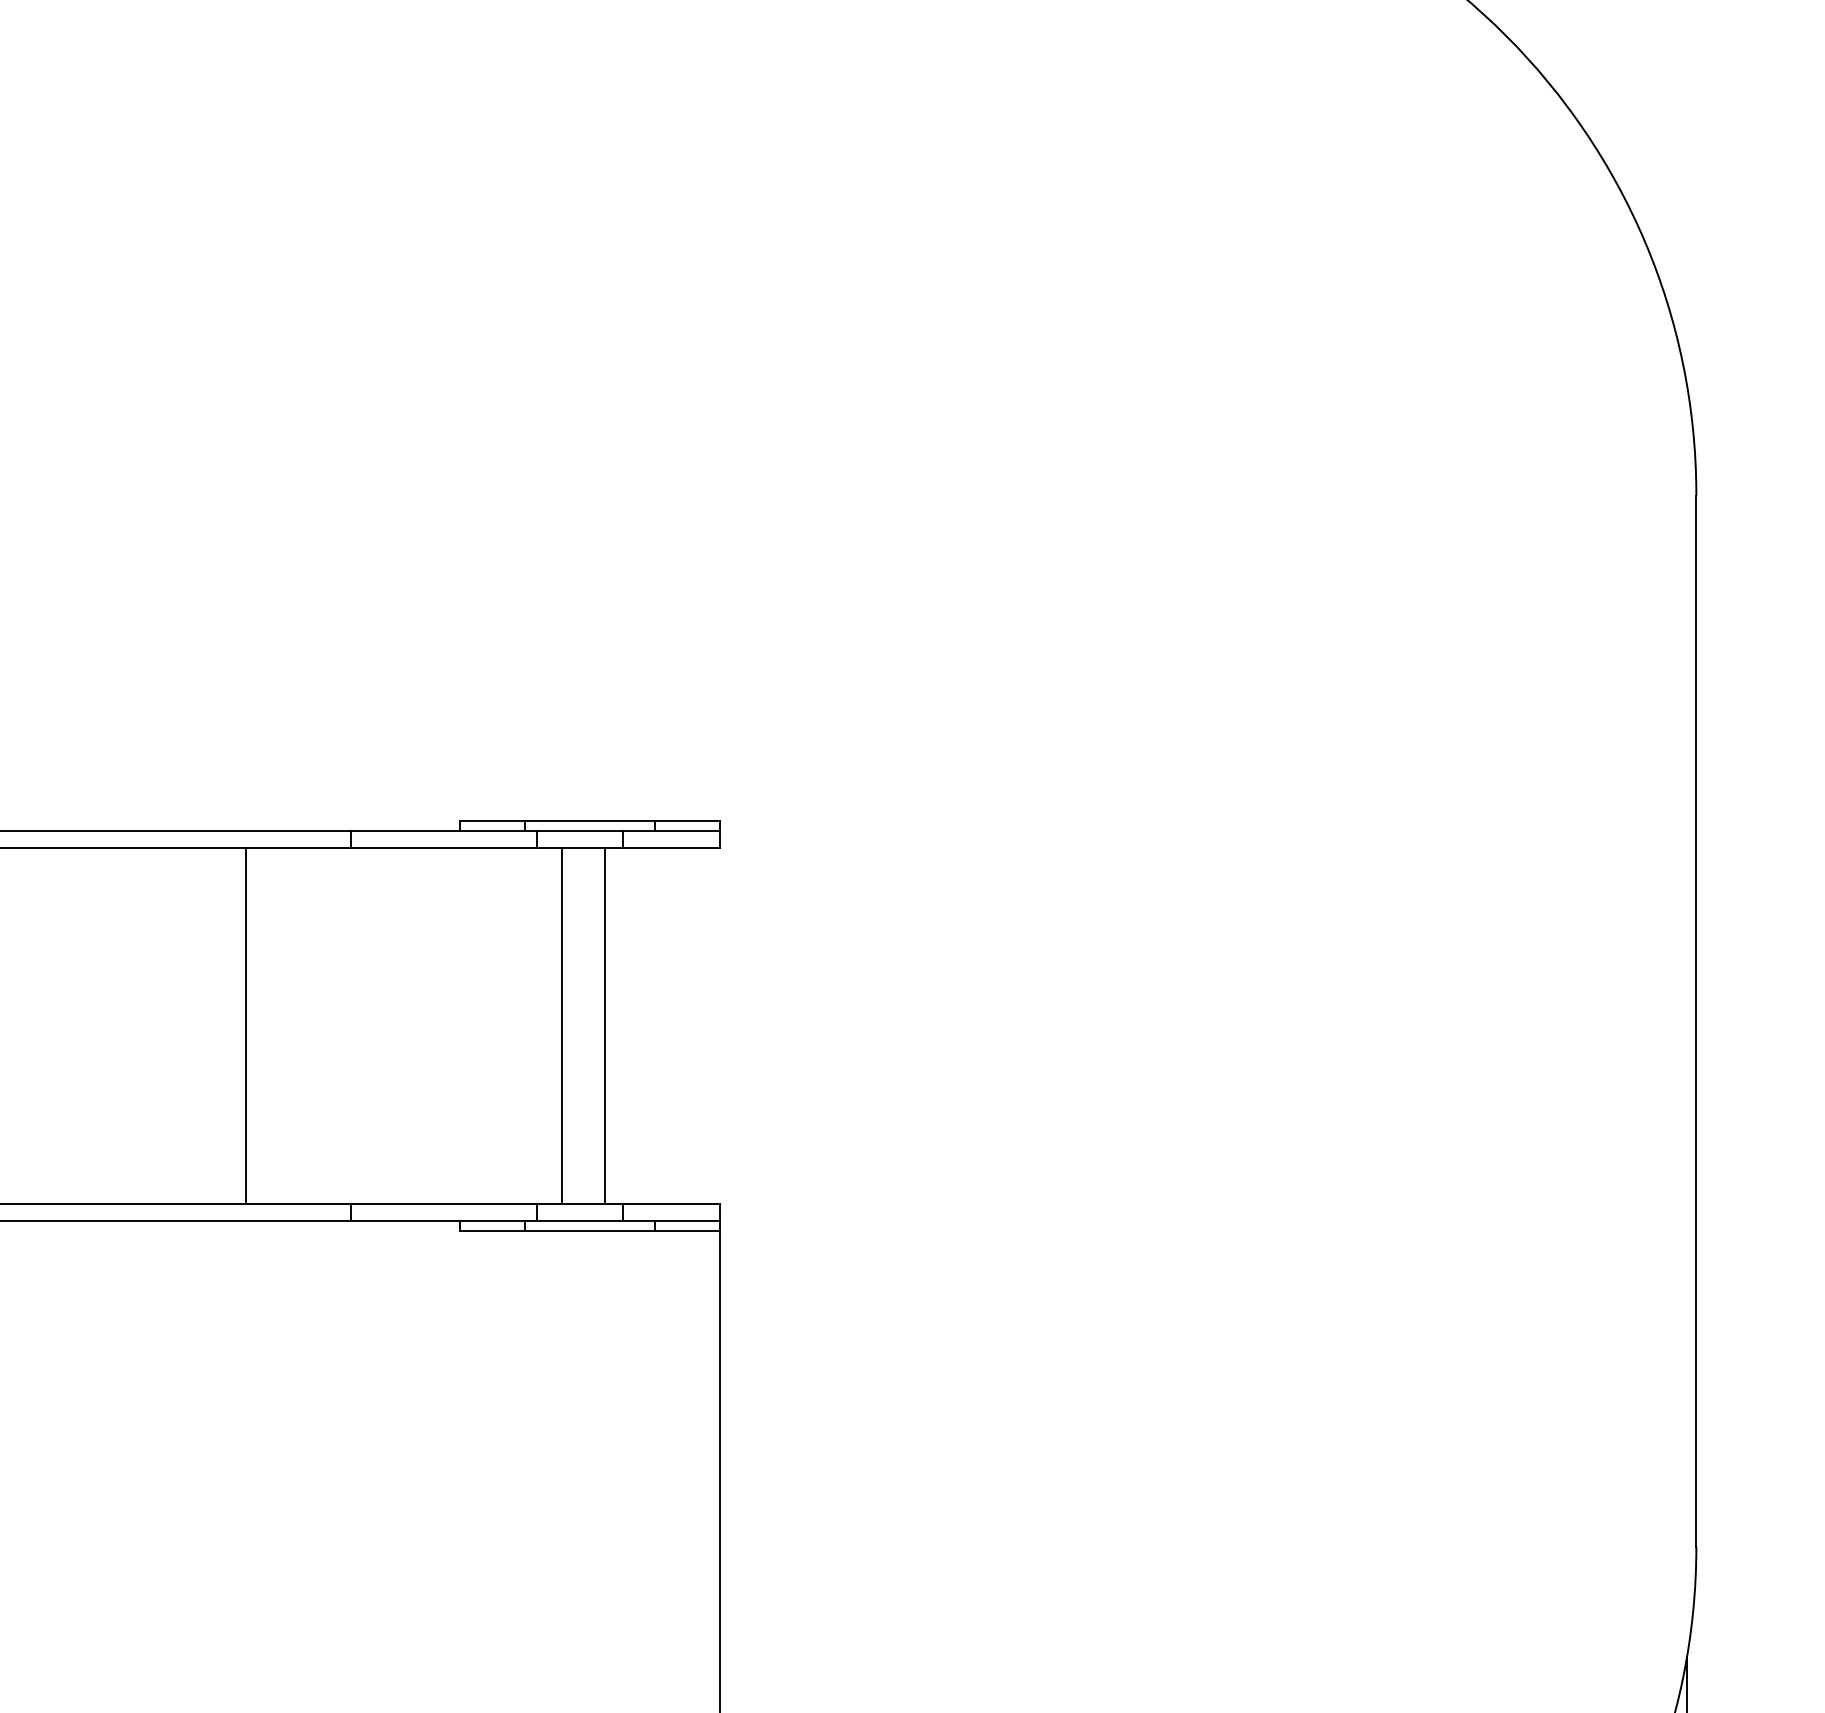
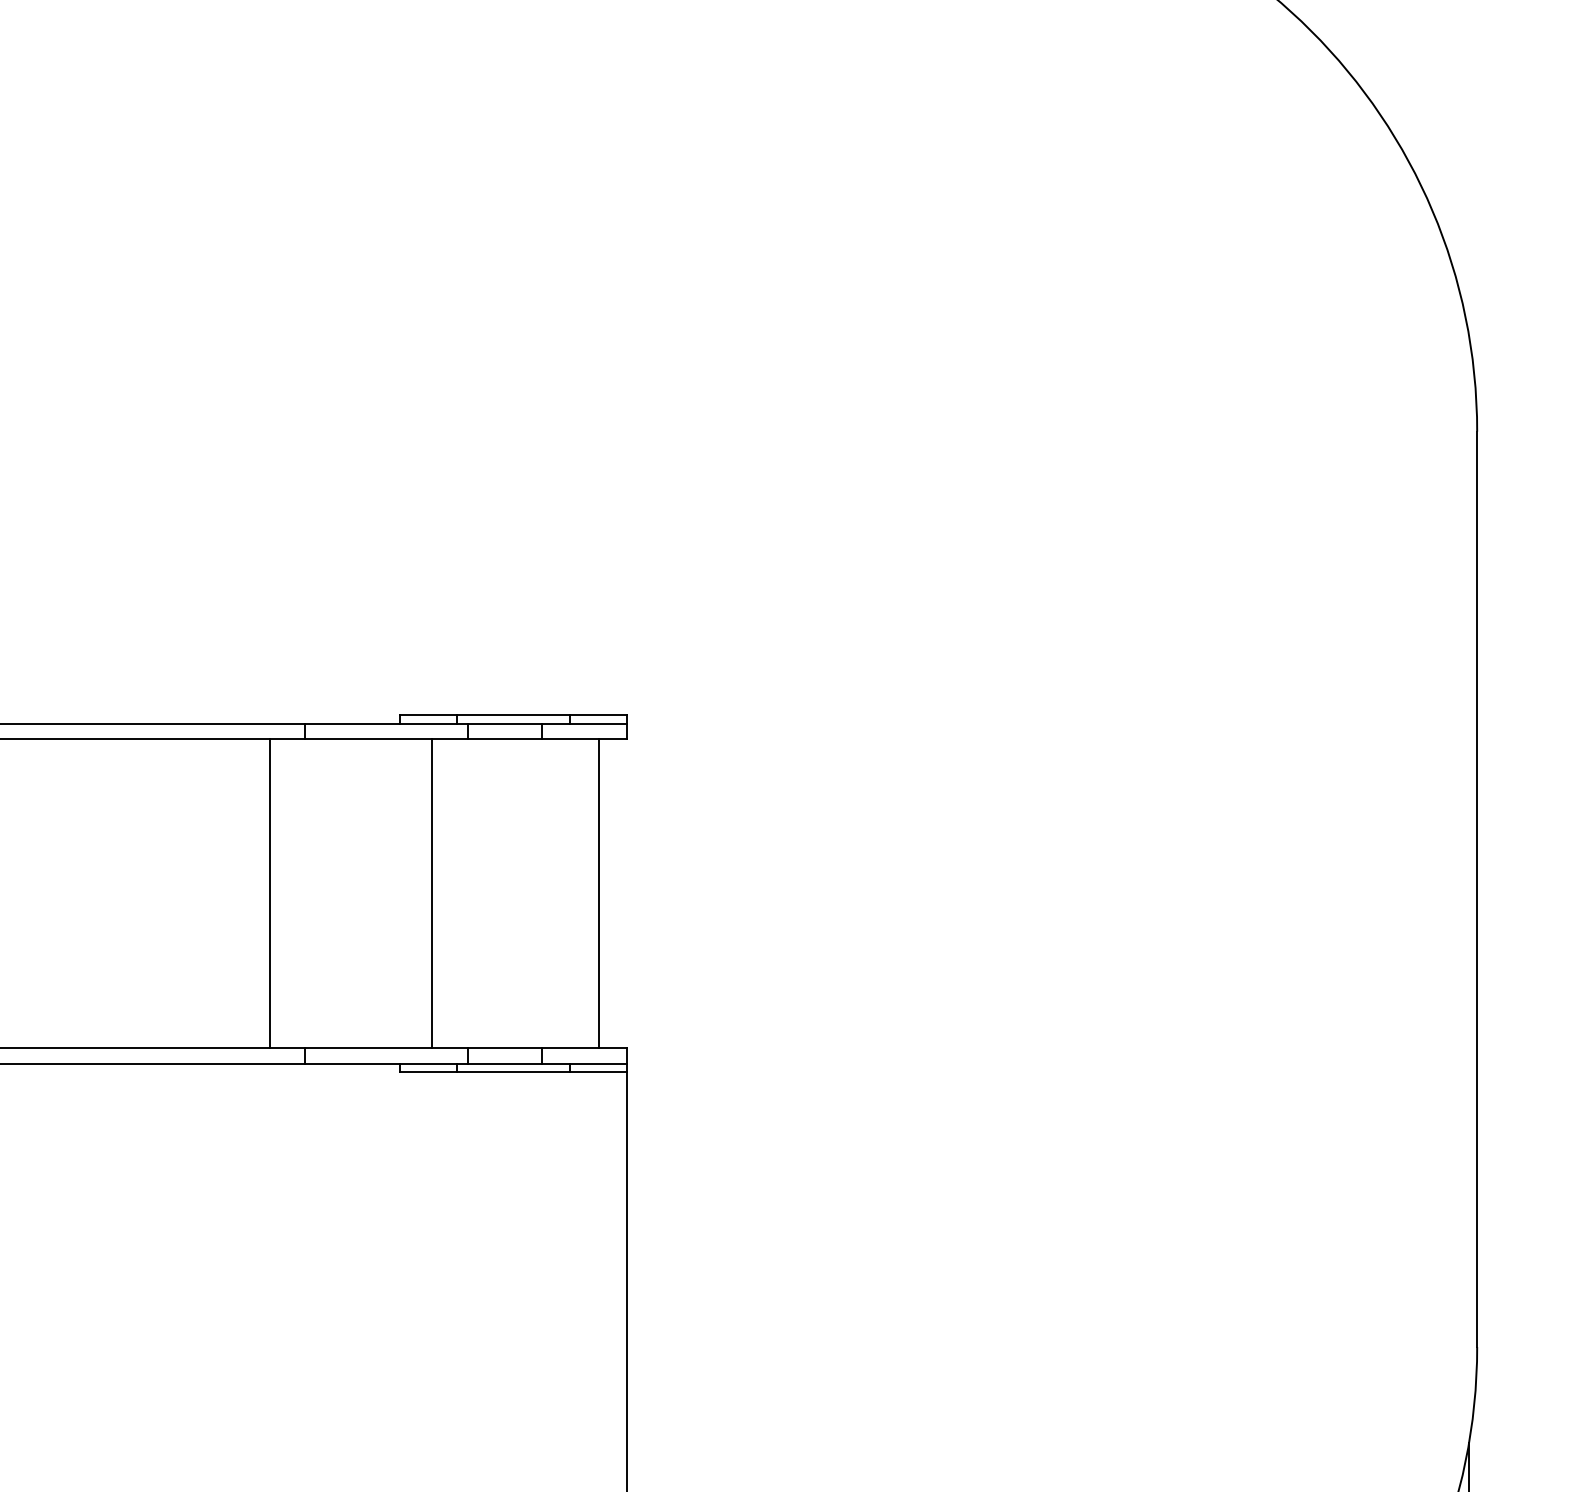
line: (245, 1025) -> (269, 893), moved
line: (562, 1025) -> (432, 893), moved
line: (604, 1025) -> (598, 893), moved

